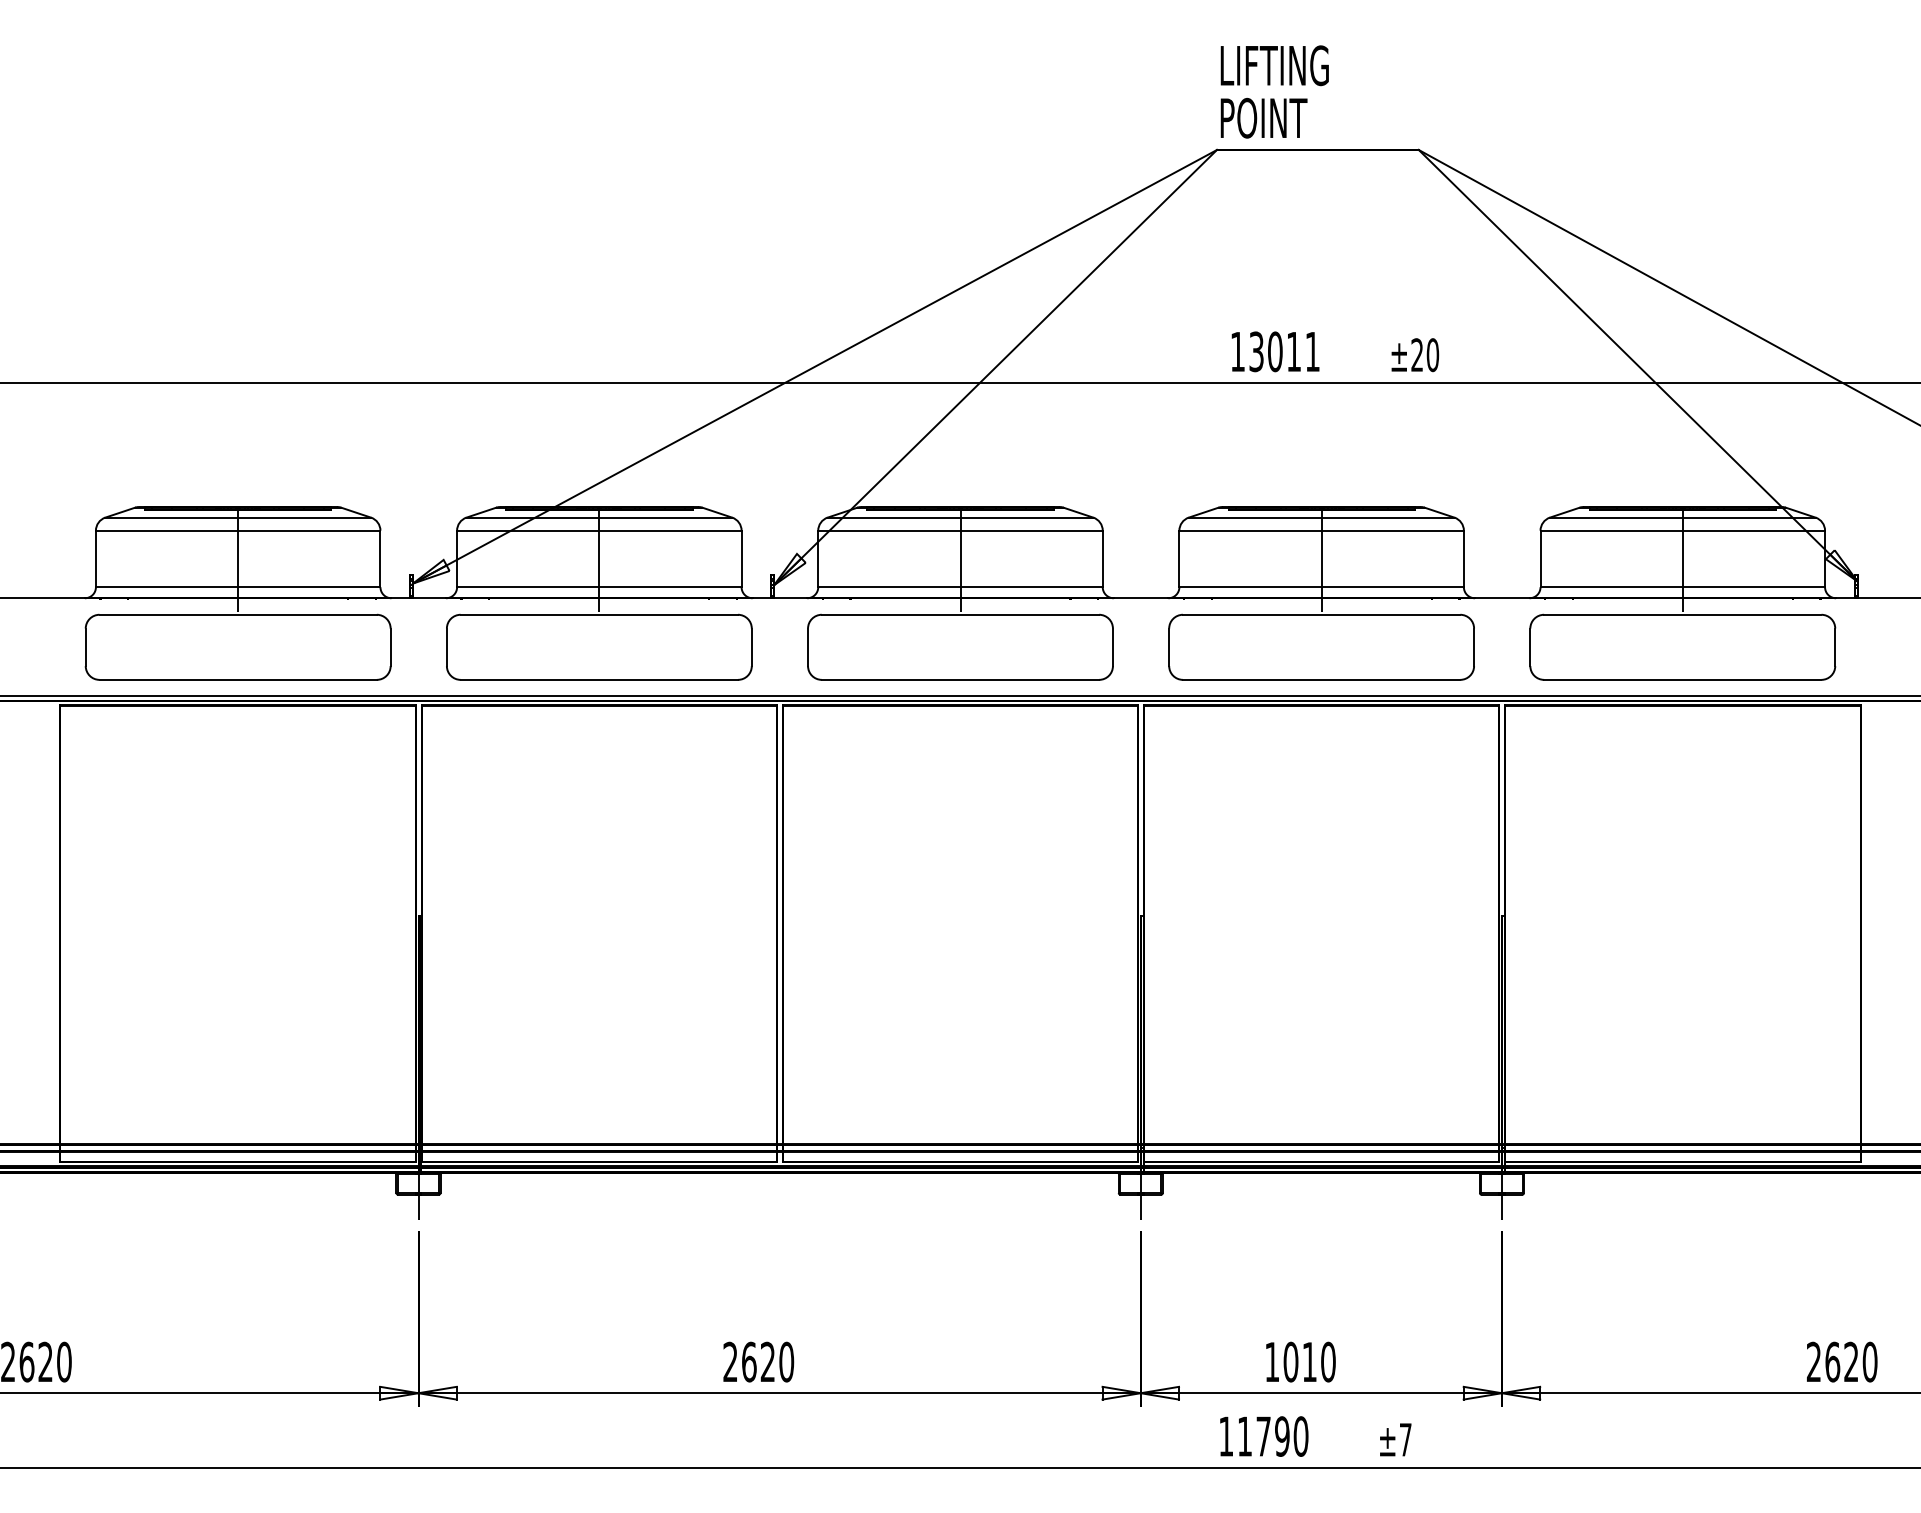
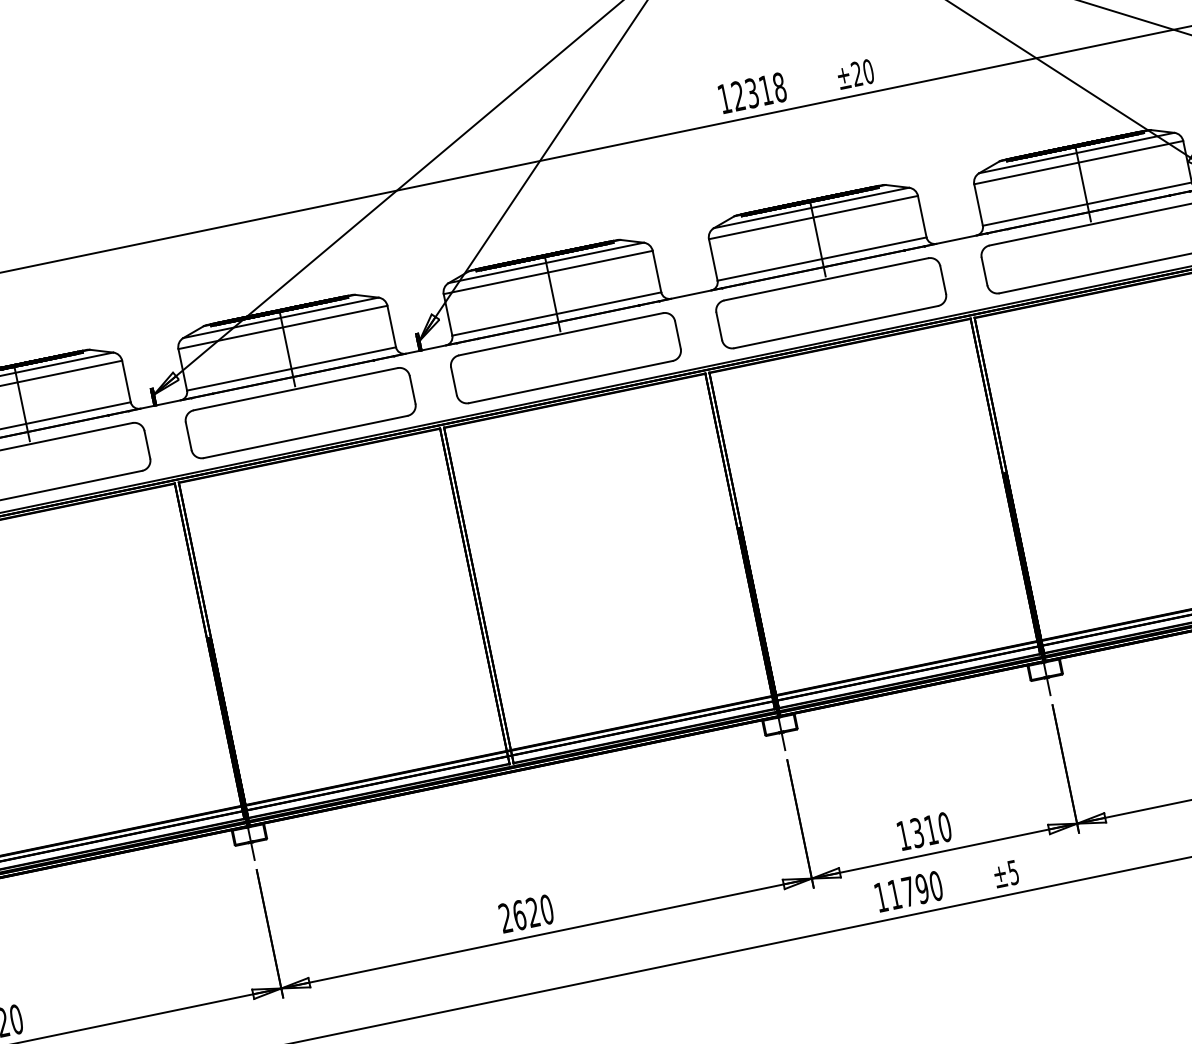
text: (1284, 351) -> (758, 91), 13011 -> 12318
text: (1290, 1361) -> (916, 832), 1010 -> 1310
text: (1405, 1439) -> (1013, 872), ±7 -> ±5

